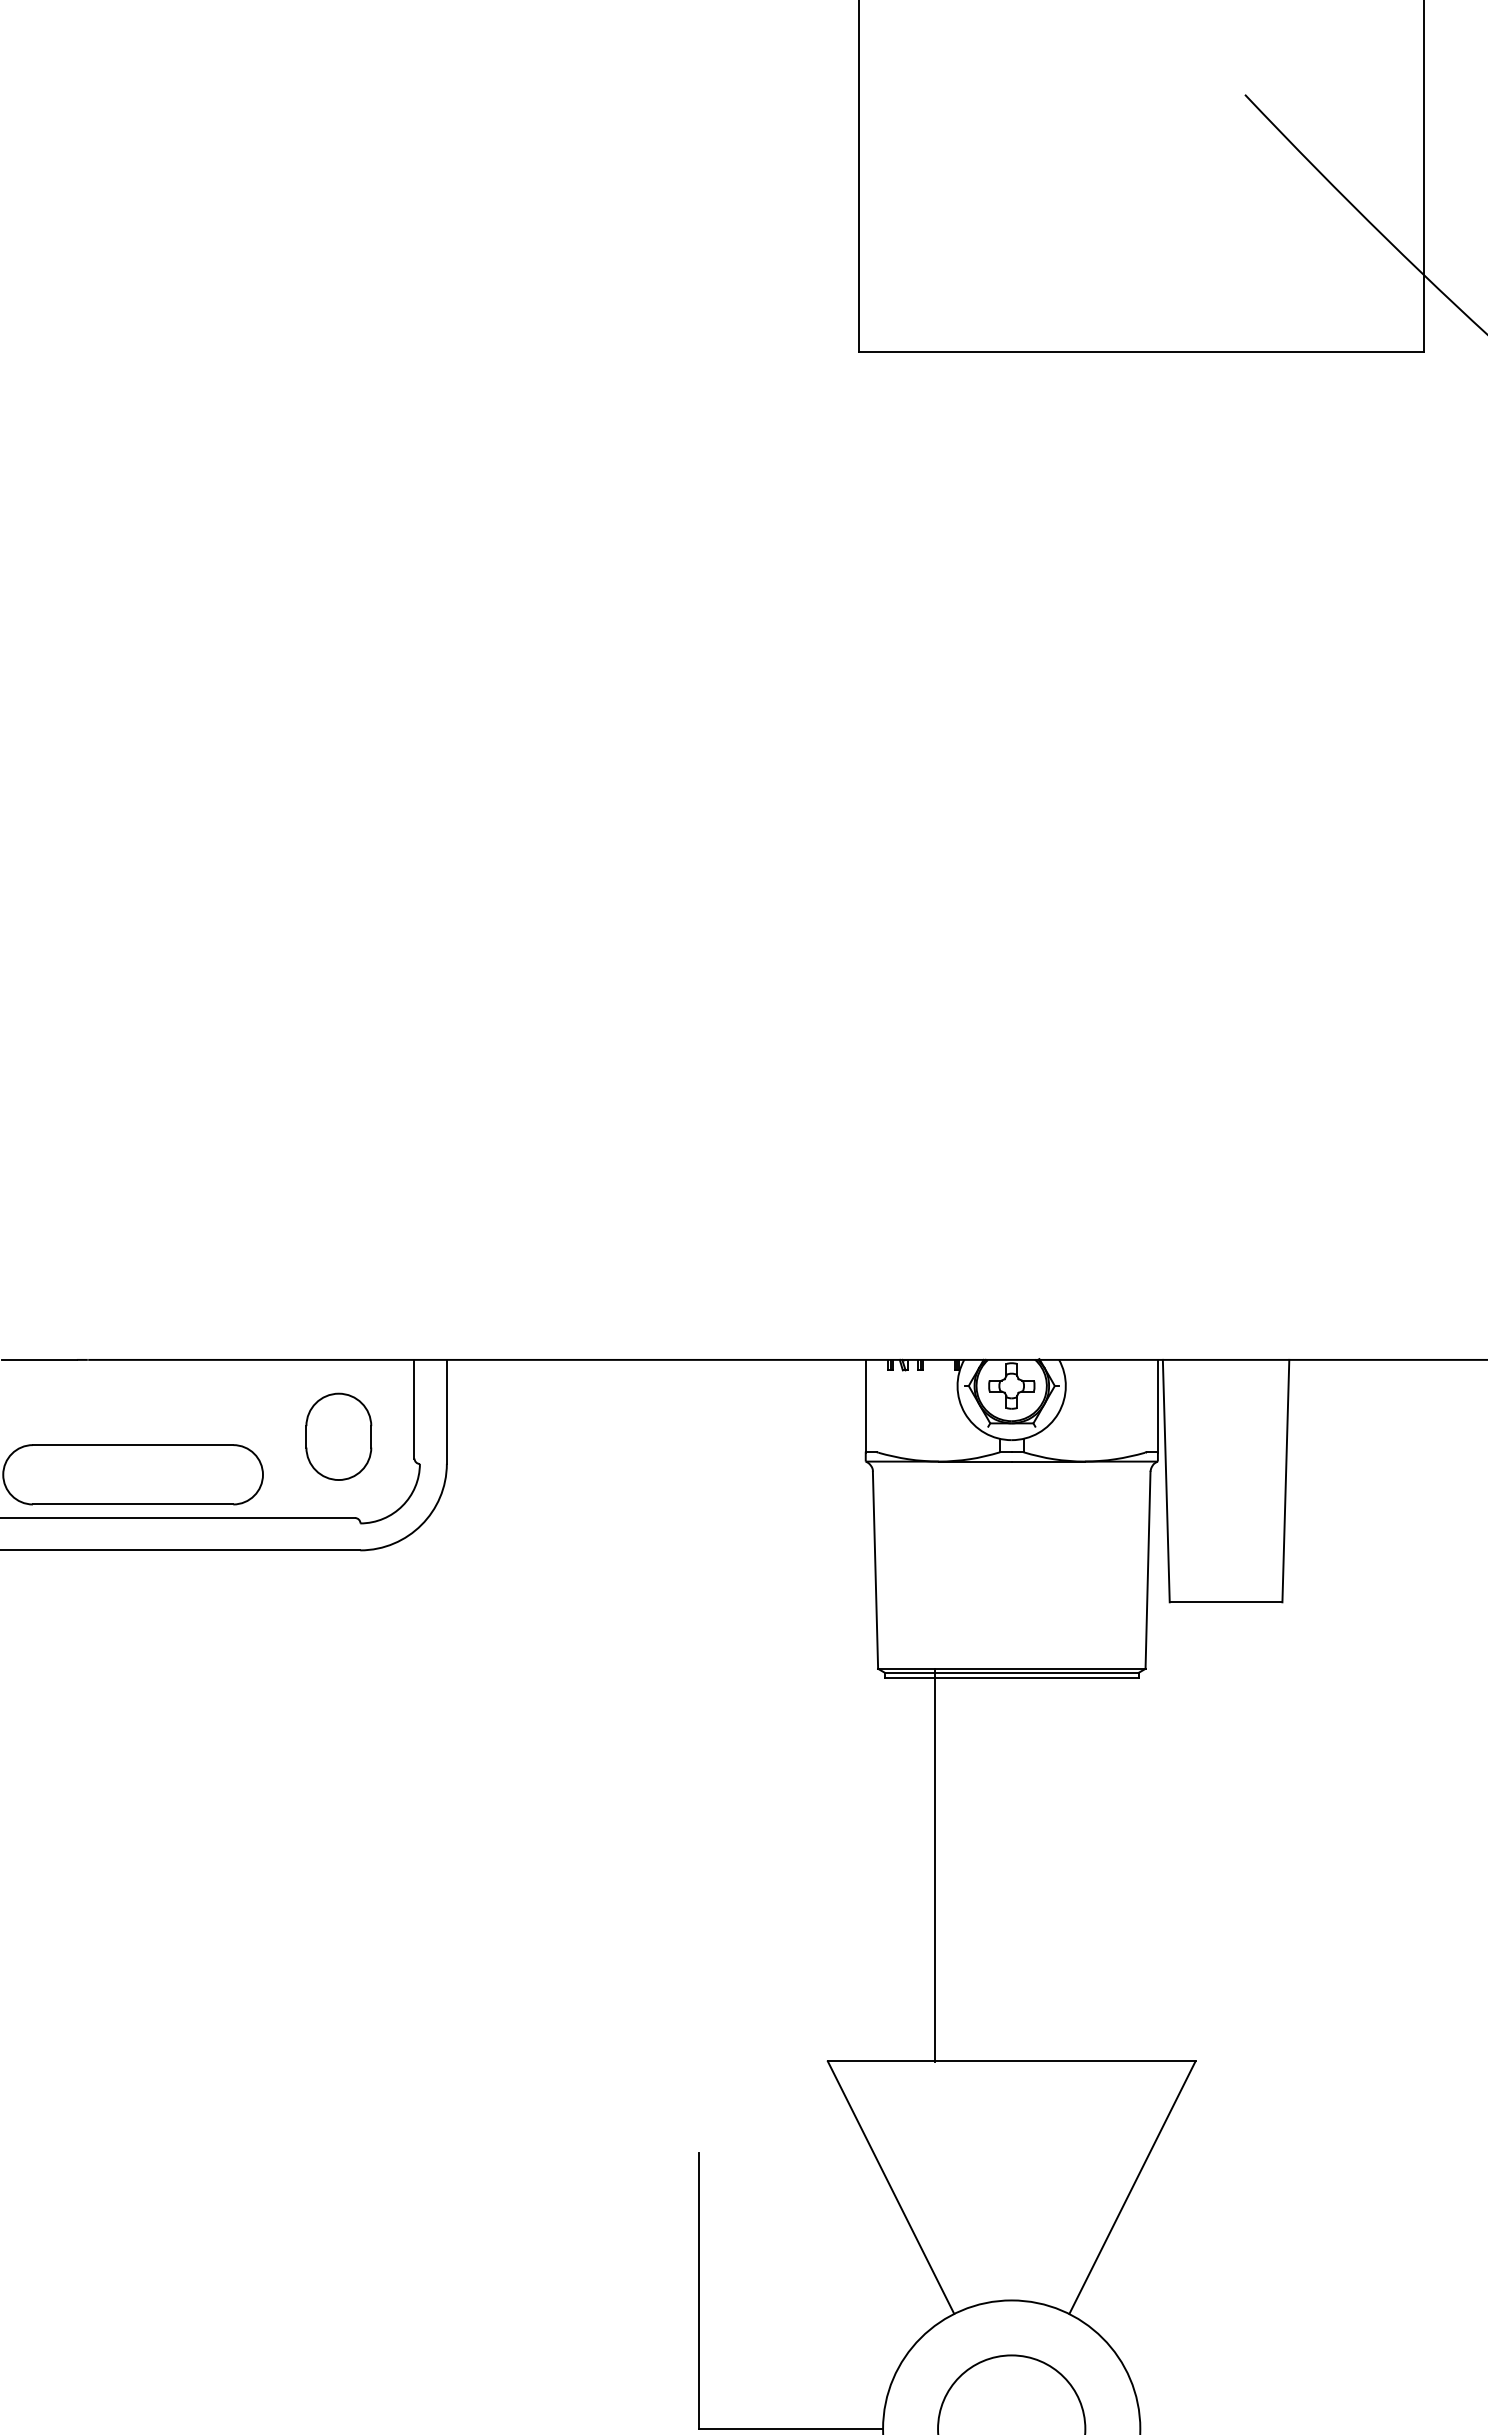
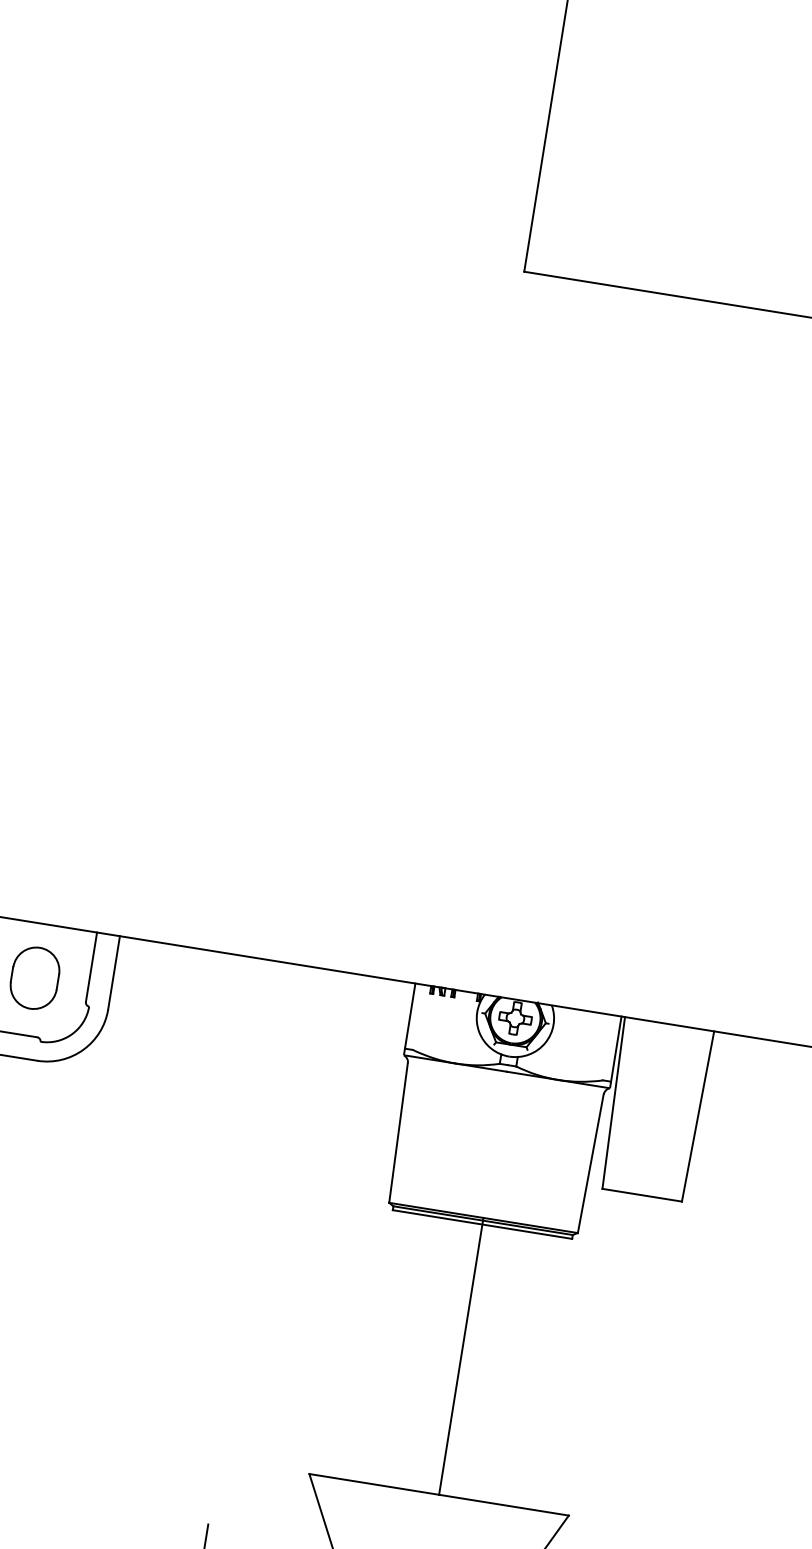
line: (934, 1864) -> (461, 1355), moved

